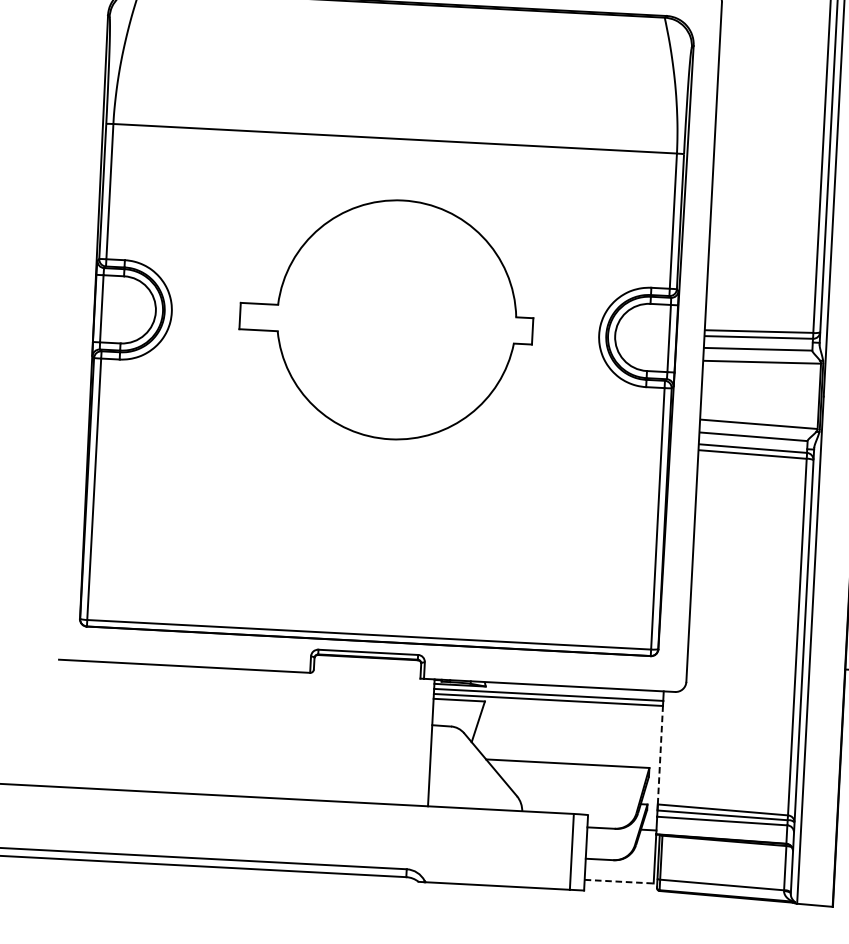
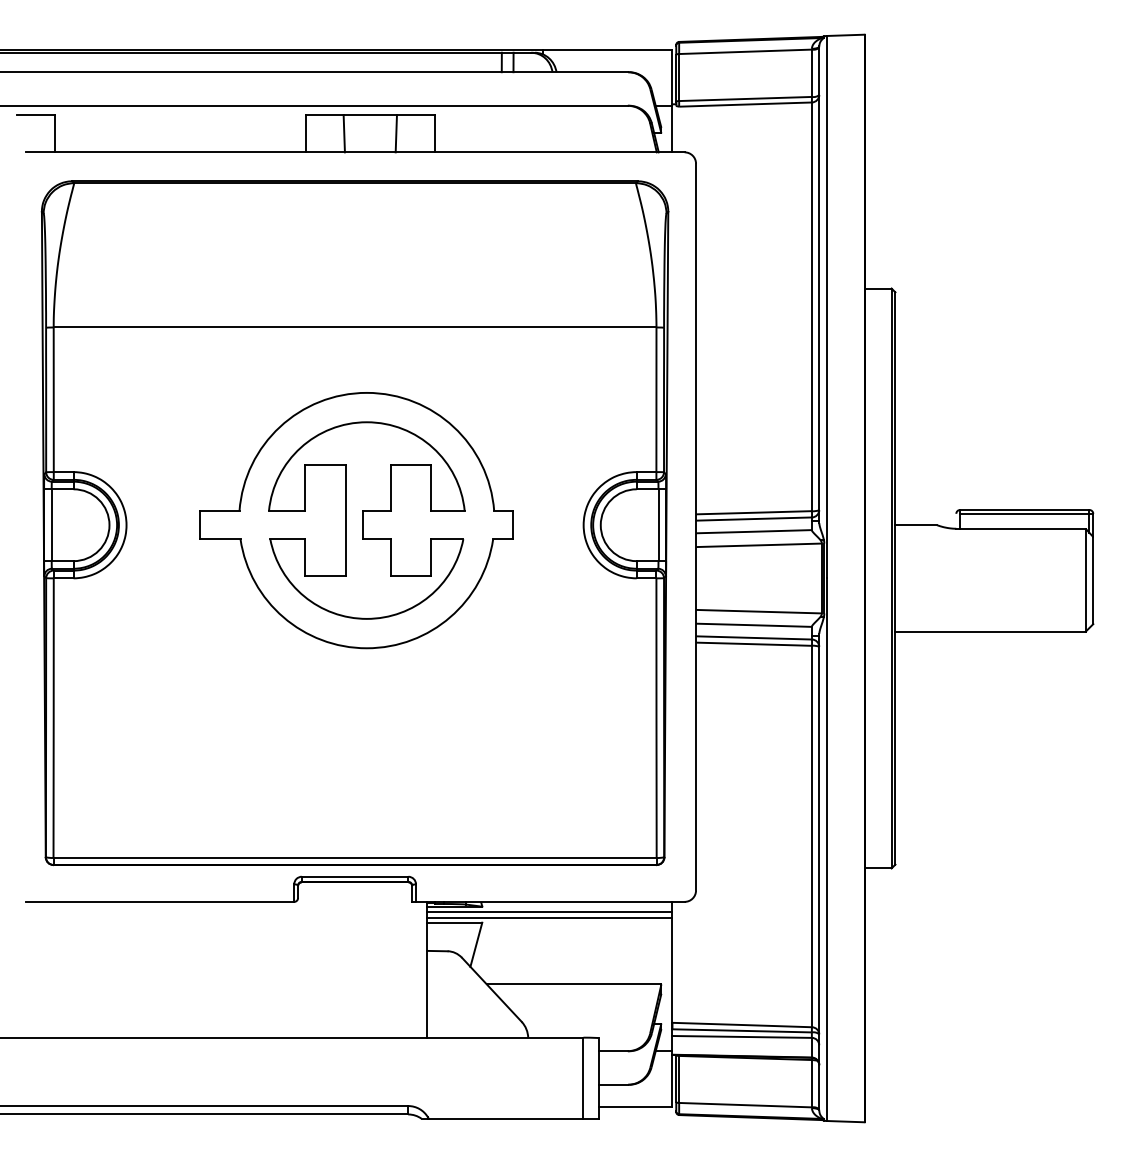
part: (396, 319) -> (366, 520), added
line: (660, 755) -> (672, 970), dashed -> solid
line: (619, 881) -> (635, 1107), dashed -> solid

